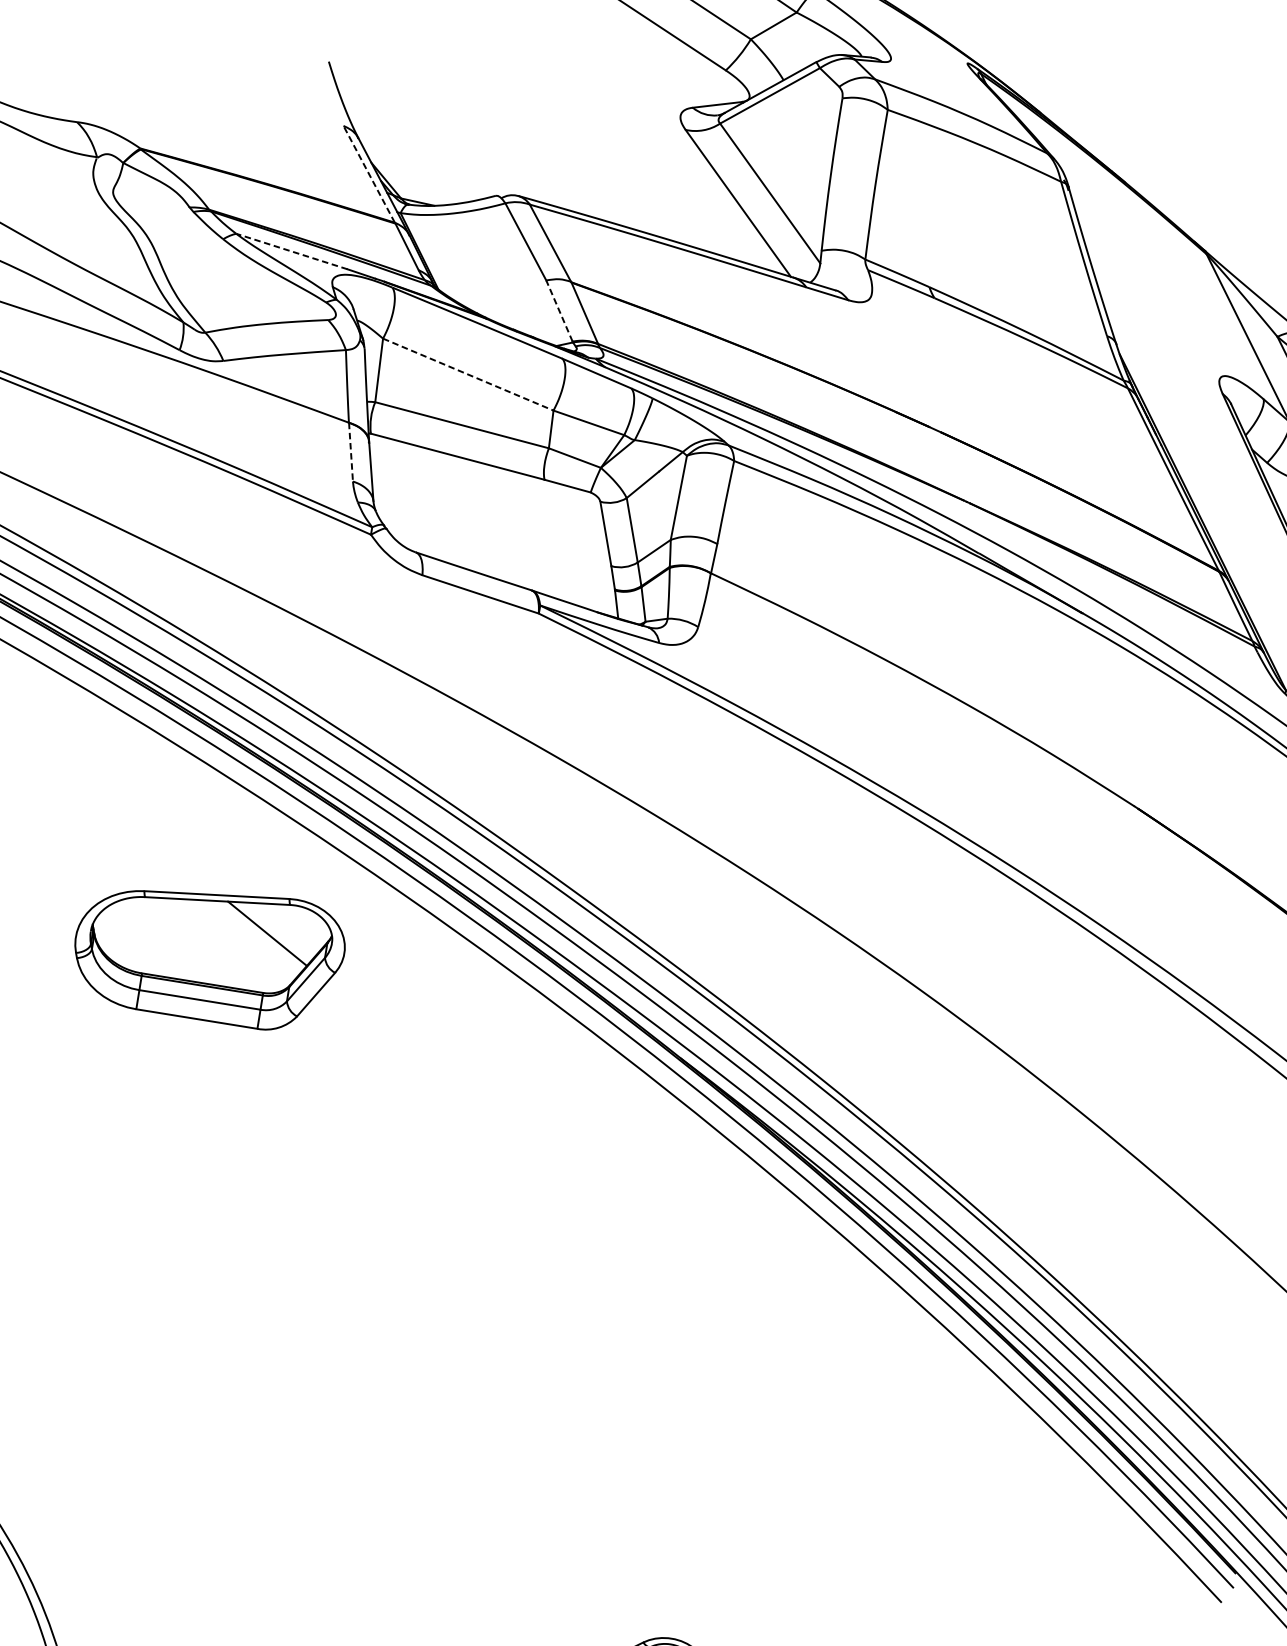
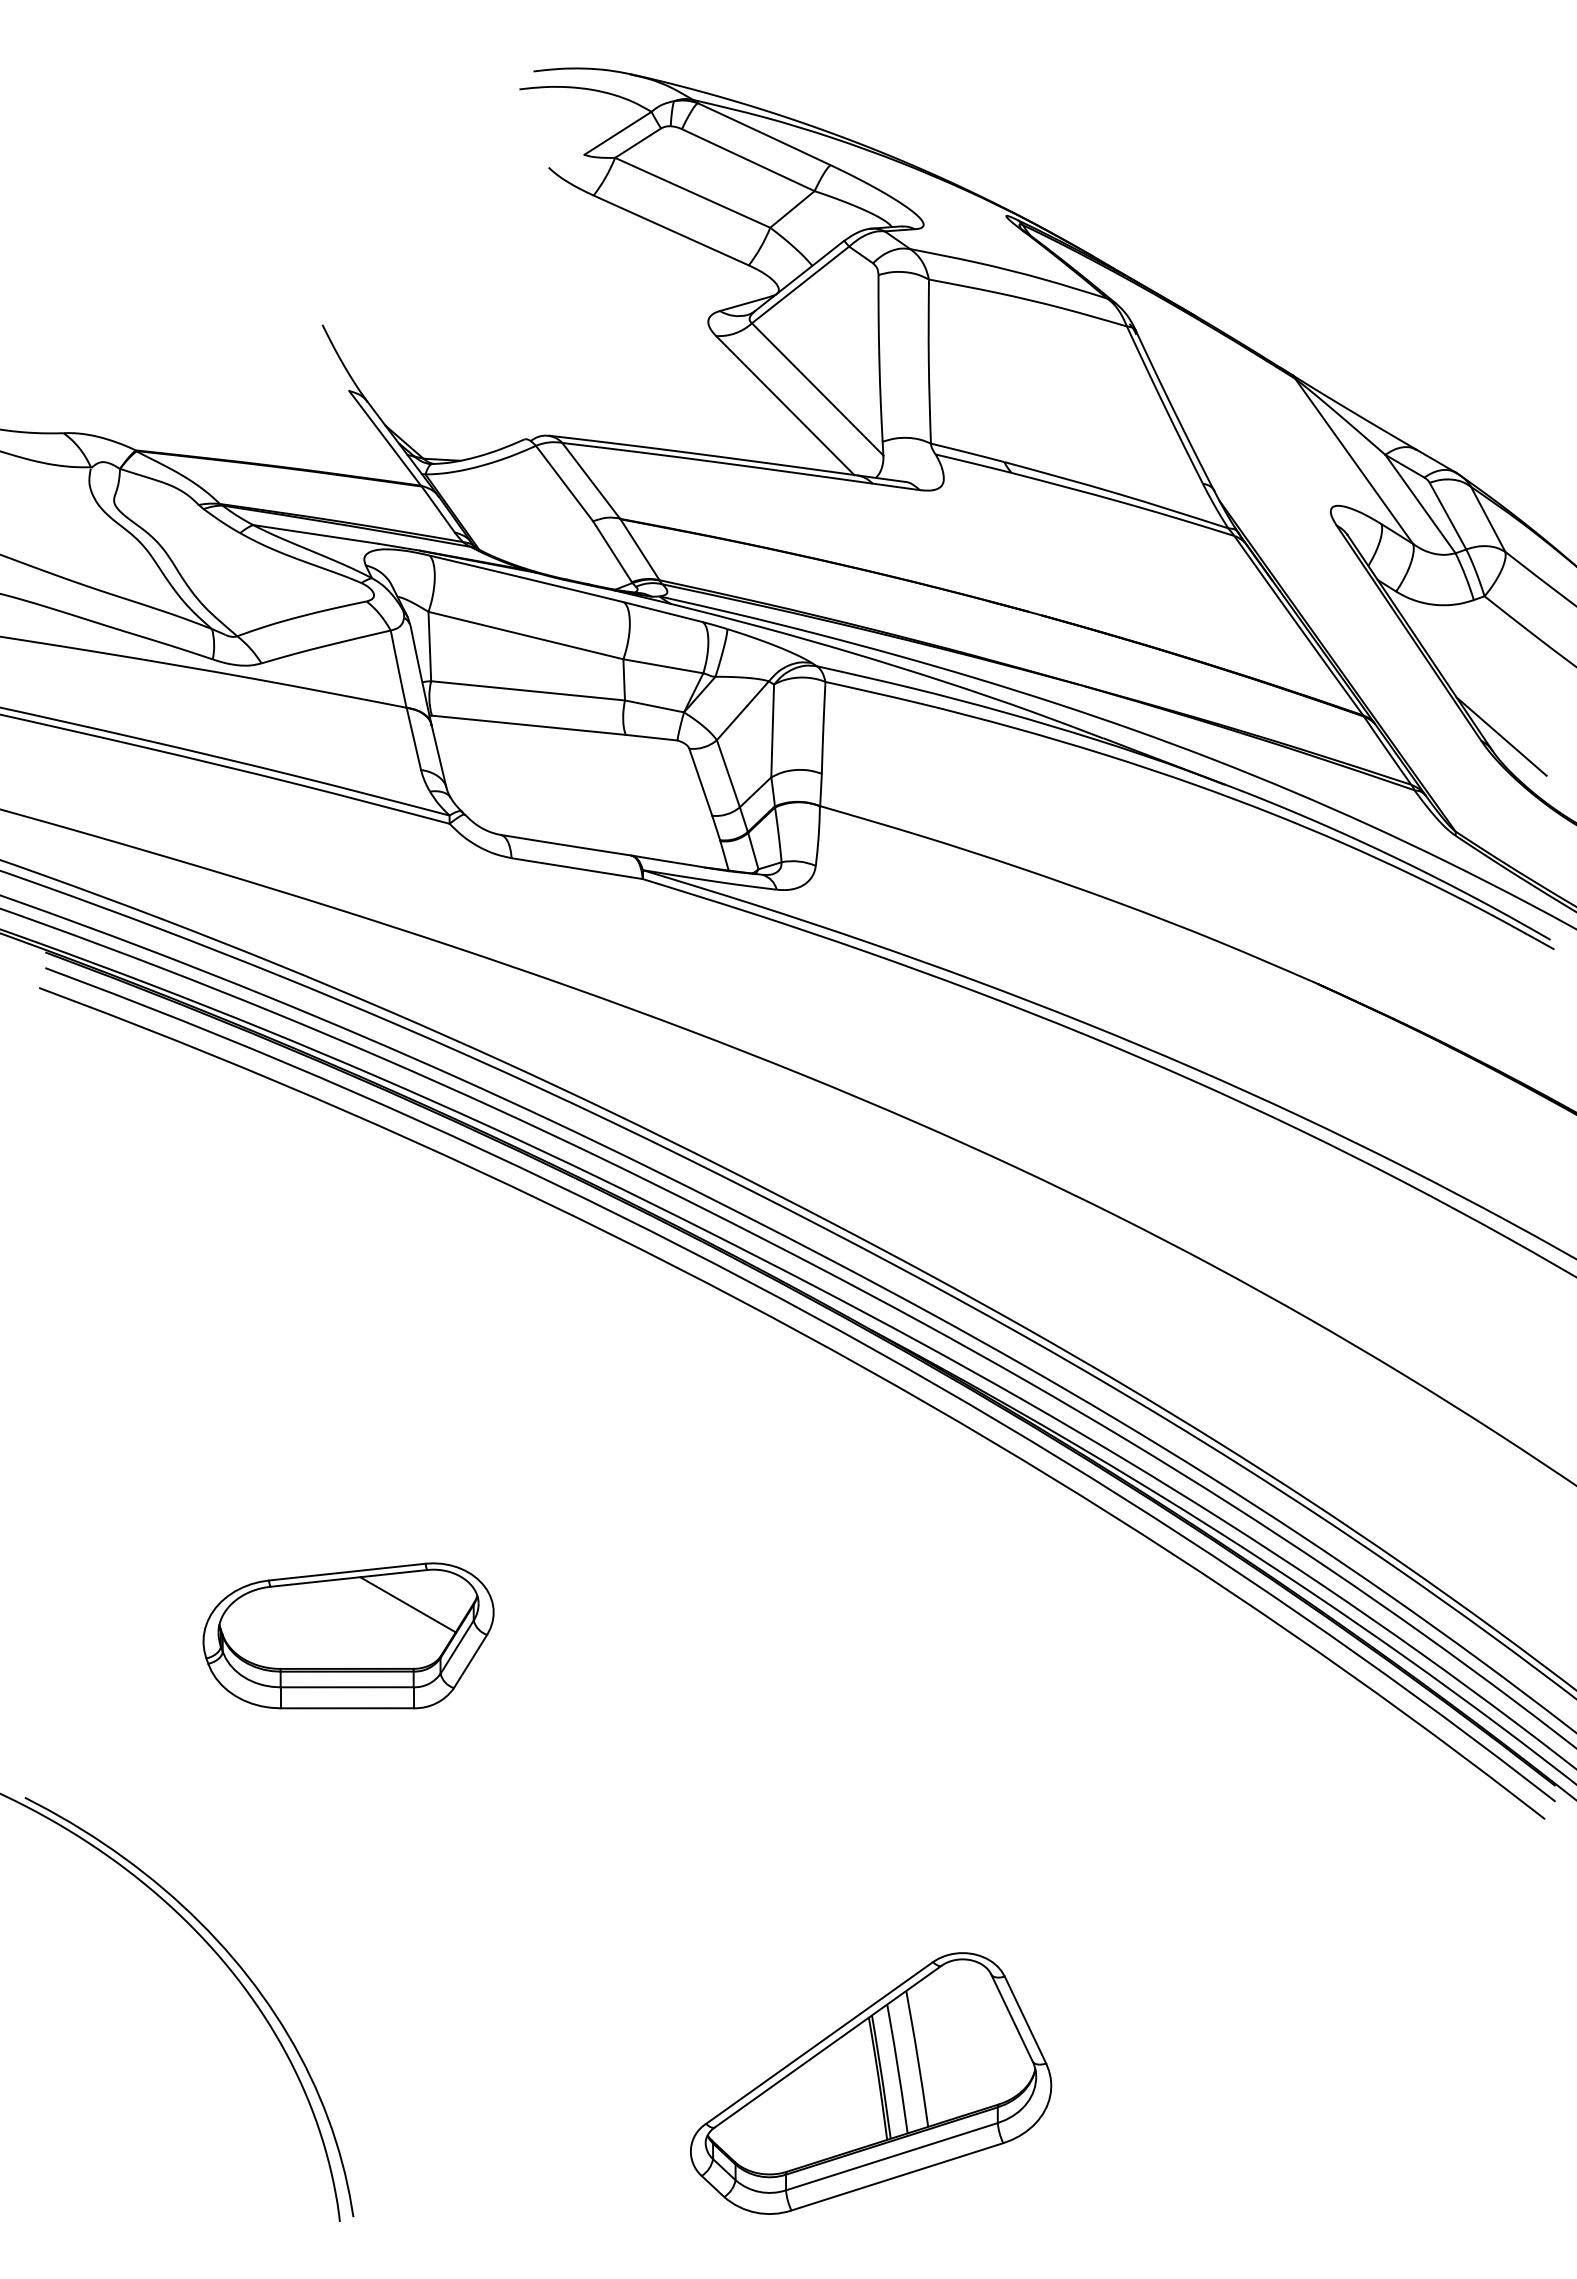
line: (368, 173) -> (384, 437), dashed -> solid
line: (291, 251) -> (315, 534), dashed -> solid
line: (559, 310) -> (612, 551), dashed -> solid
line: (468, 374) -> (526, 635), dashed -> solid
line: (350, 451) -> (413, 738), dashed -> solid
part: (208, 952) -> (348, 1635), moved

